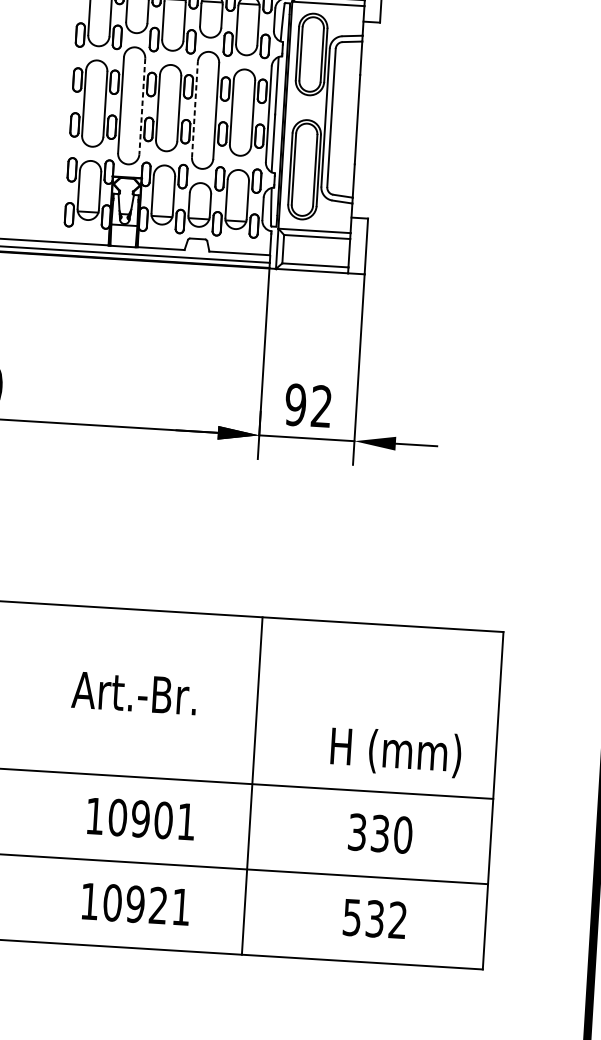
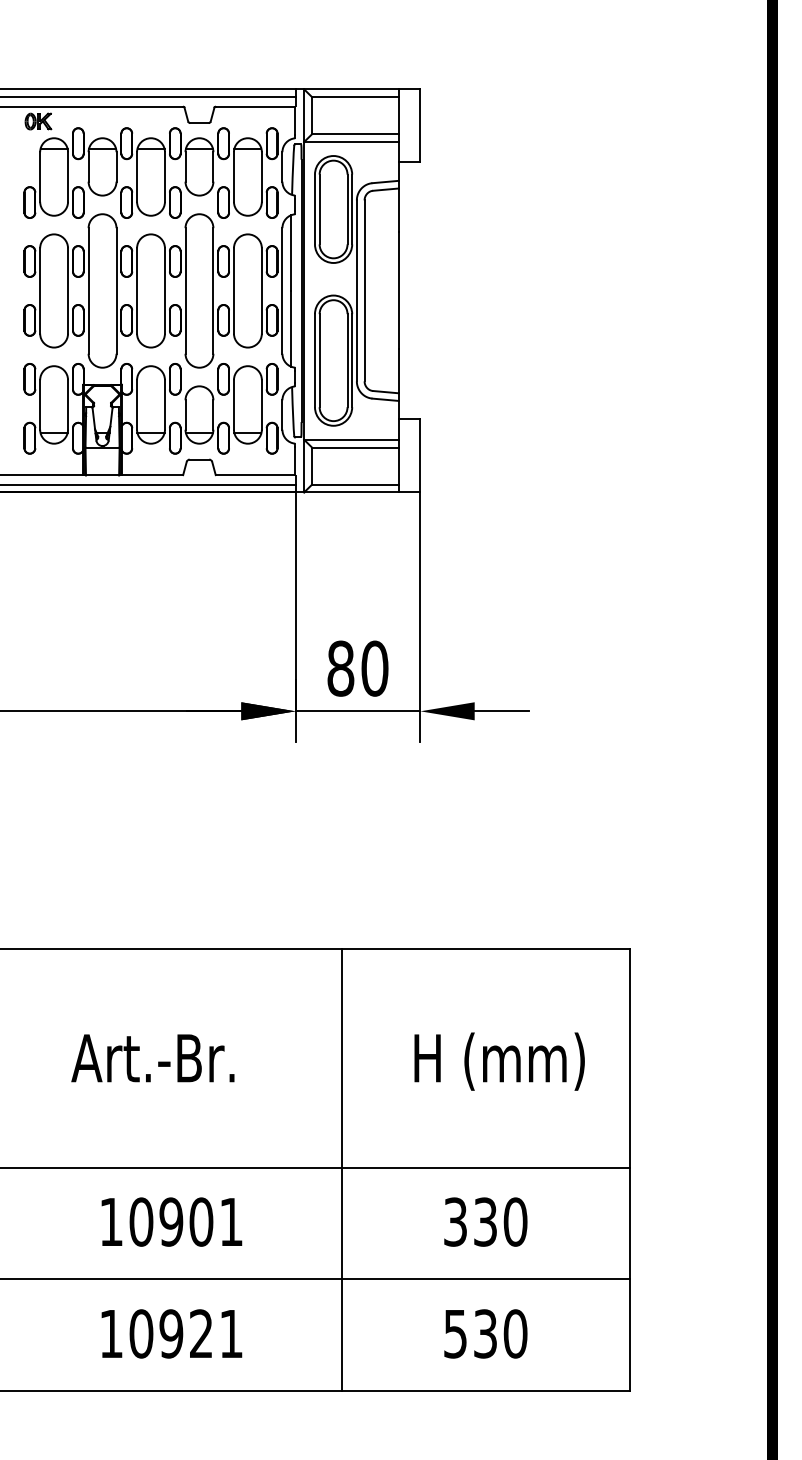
line: (142, 106) -> (116, 290), dashed -> solid
line: (194, 109) -> (185, 290), dashed -> solid
text: (308, 405) -> (357, 668), 92 -> 80
text: (395, 752) -> (499, 1061), moved
line: (252, 785) -> (342, 1169), moved
text: (397, 920) -> (515, 1333), 532 -> 530

